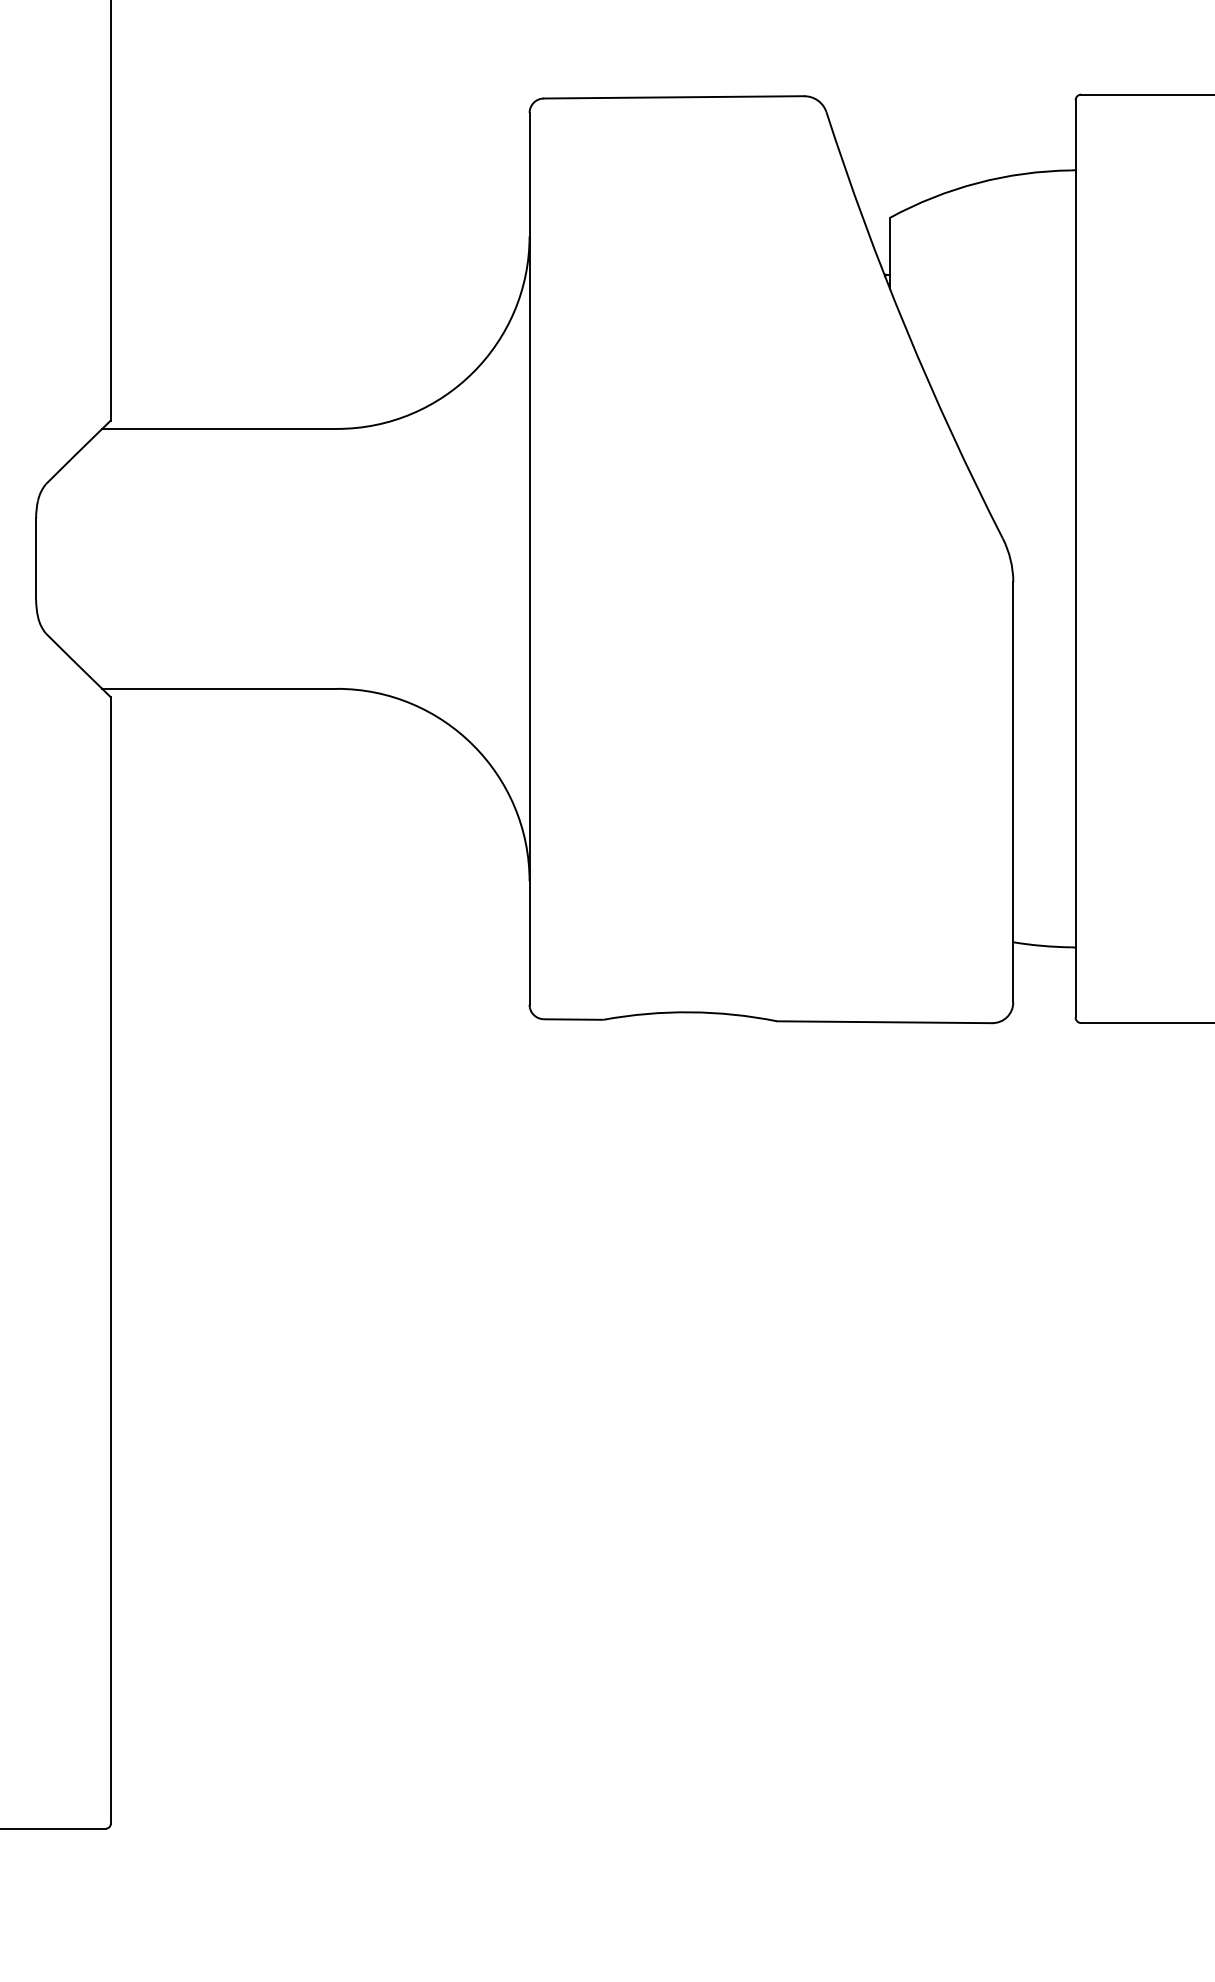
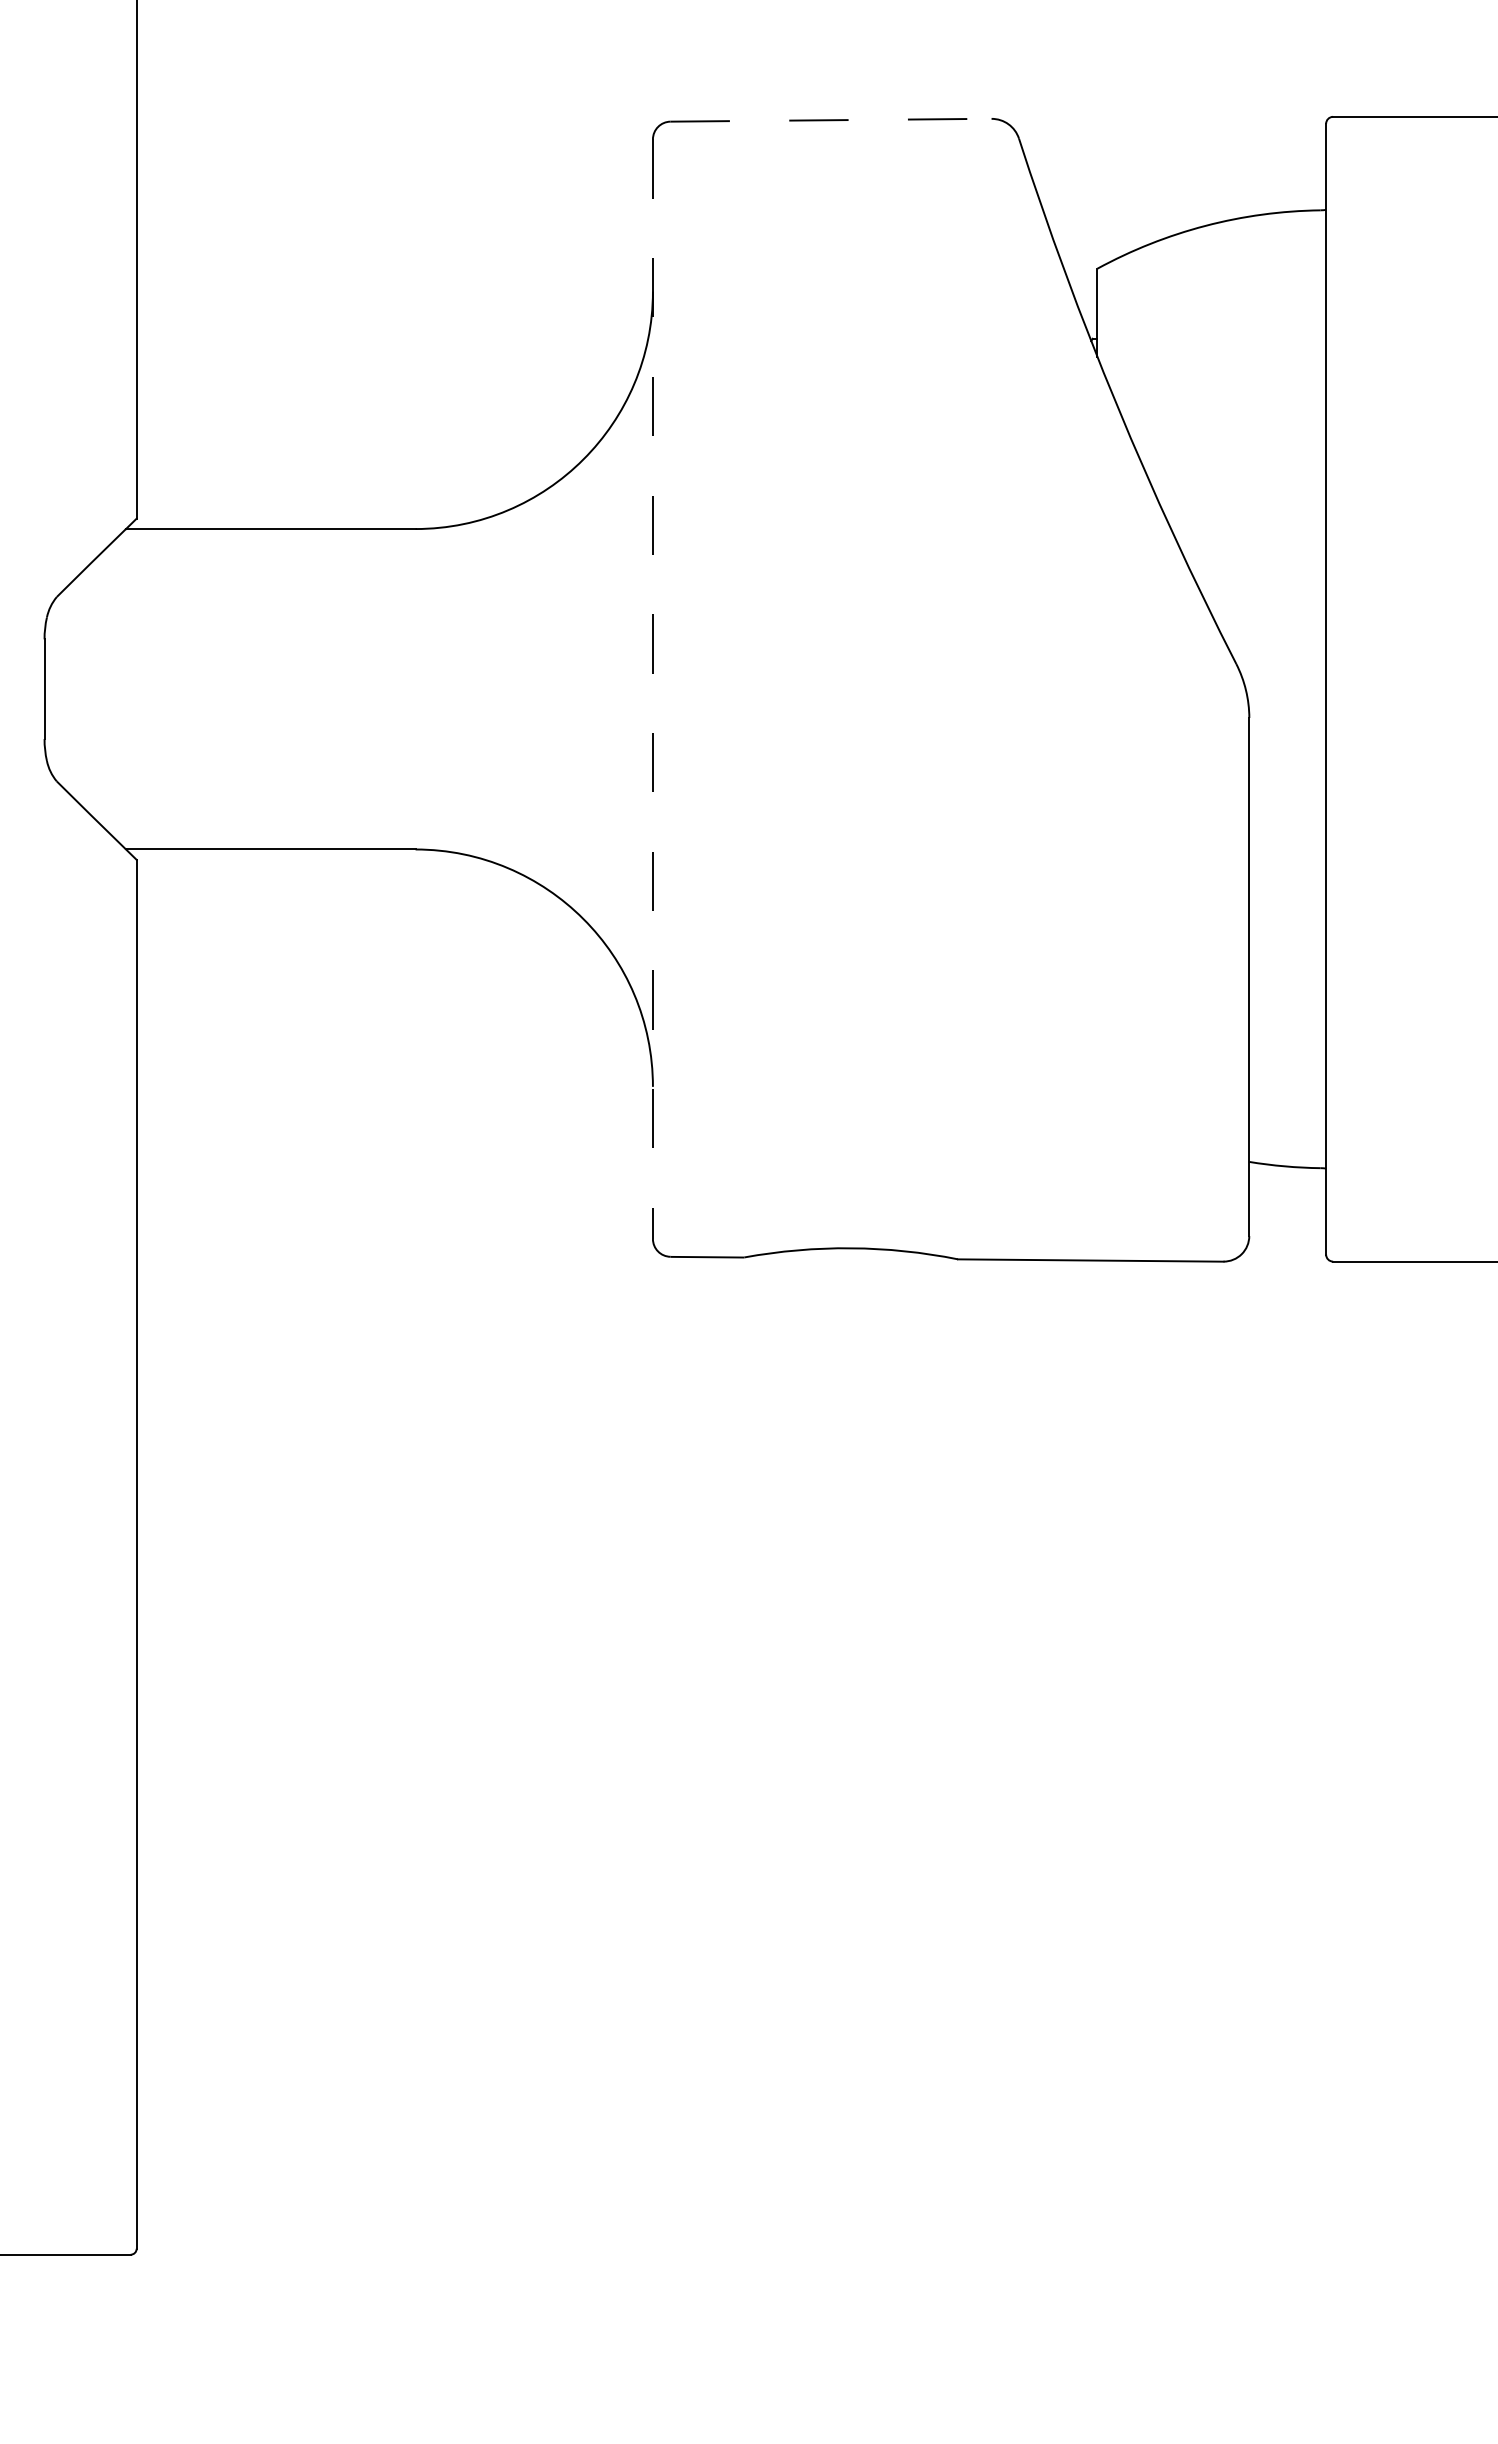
line: (674, 97) -> (831, 120), solid -> dashed
line: (529, 559) -> (652, 689), solid -> dashed

